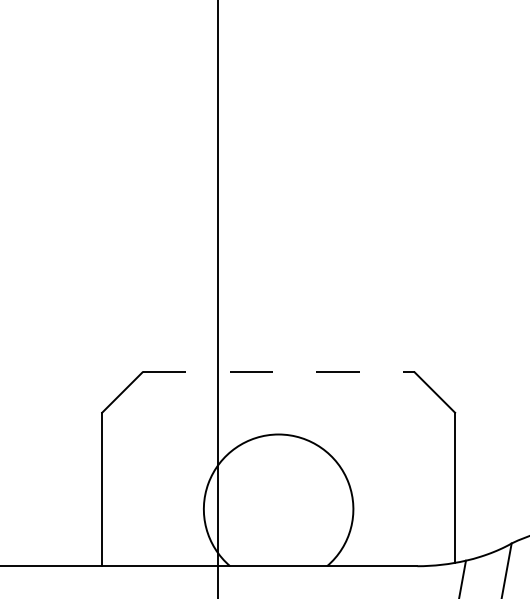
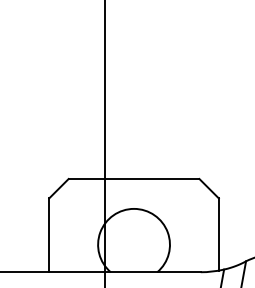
line: (279, 373) -> (134, 179), dashed -> solid

